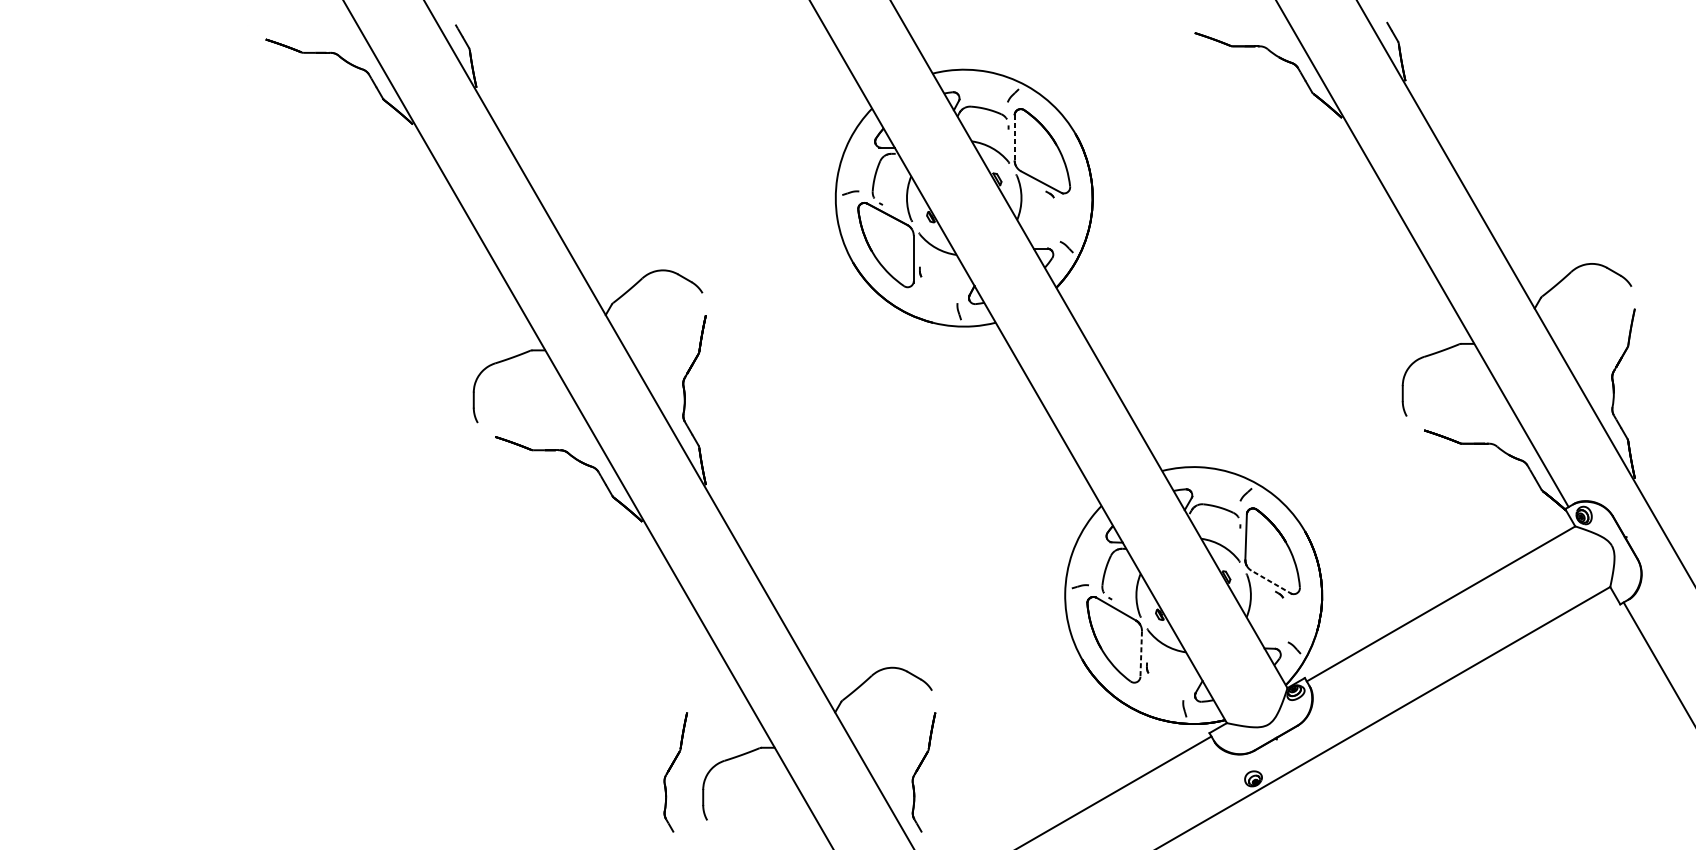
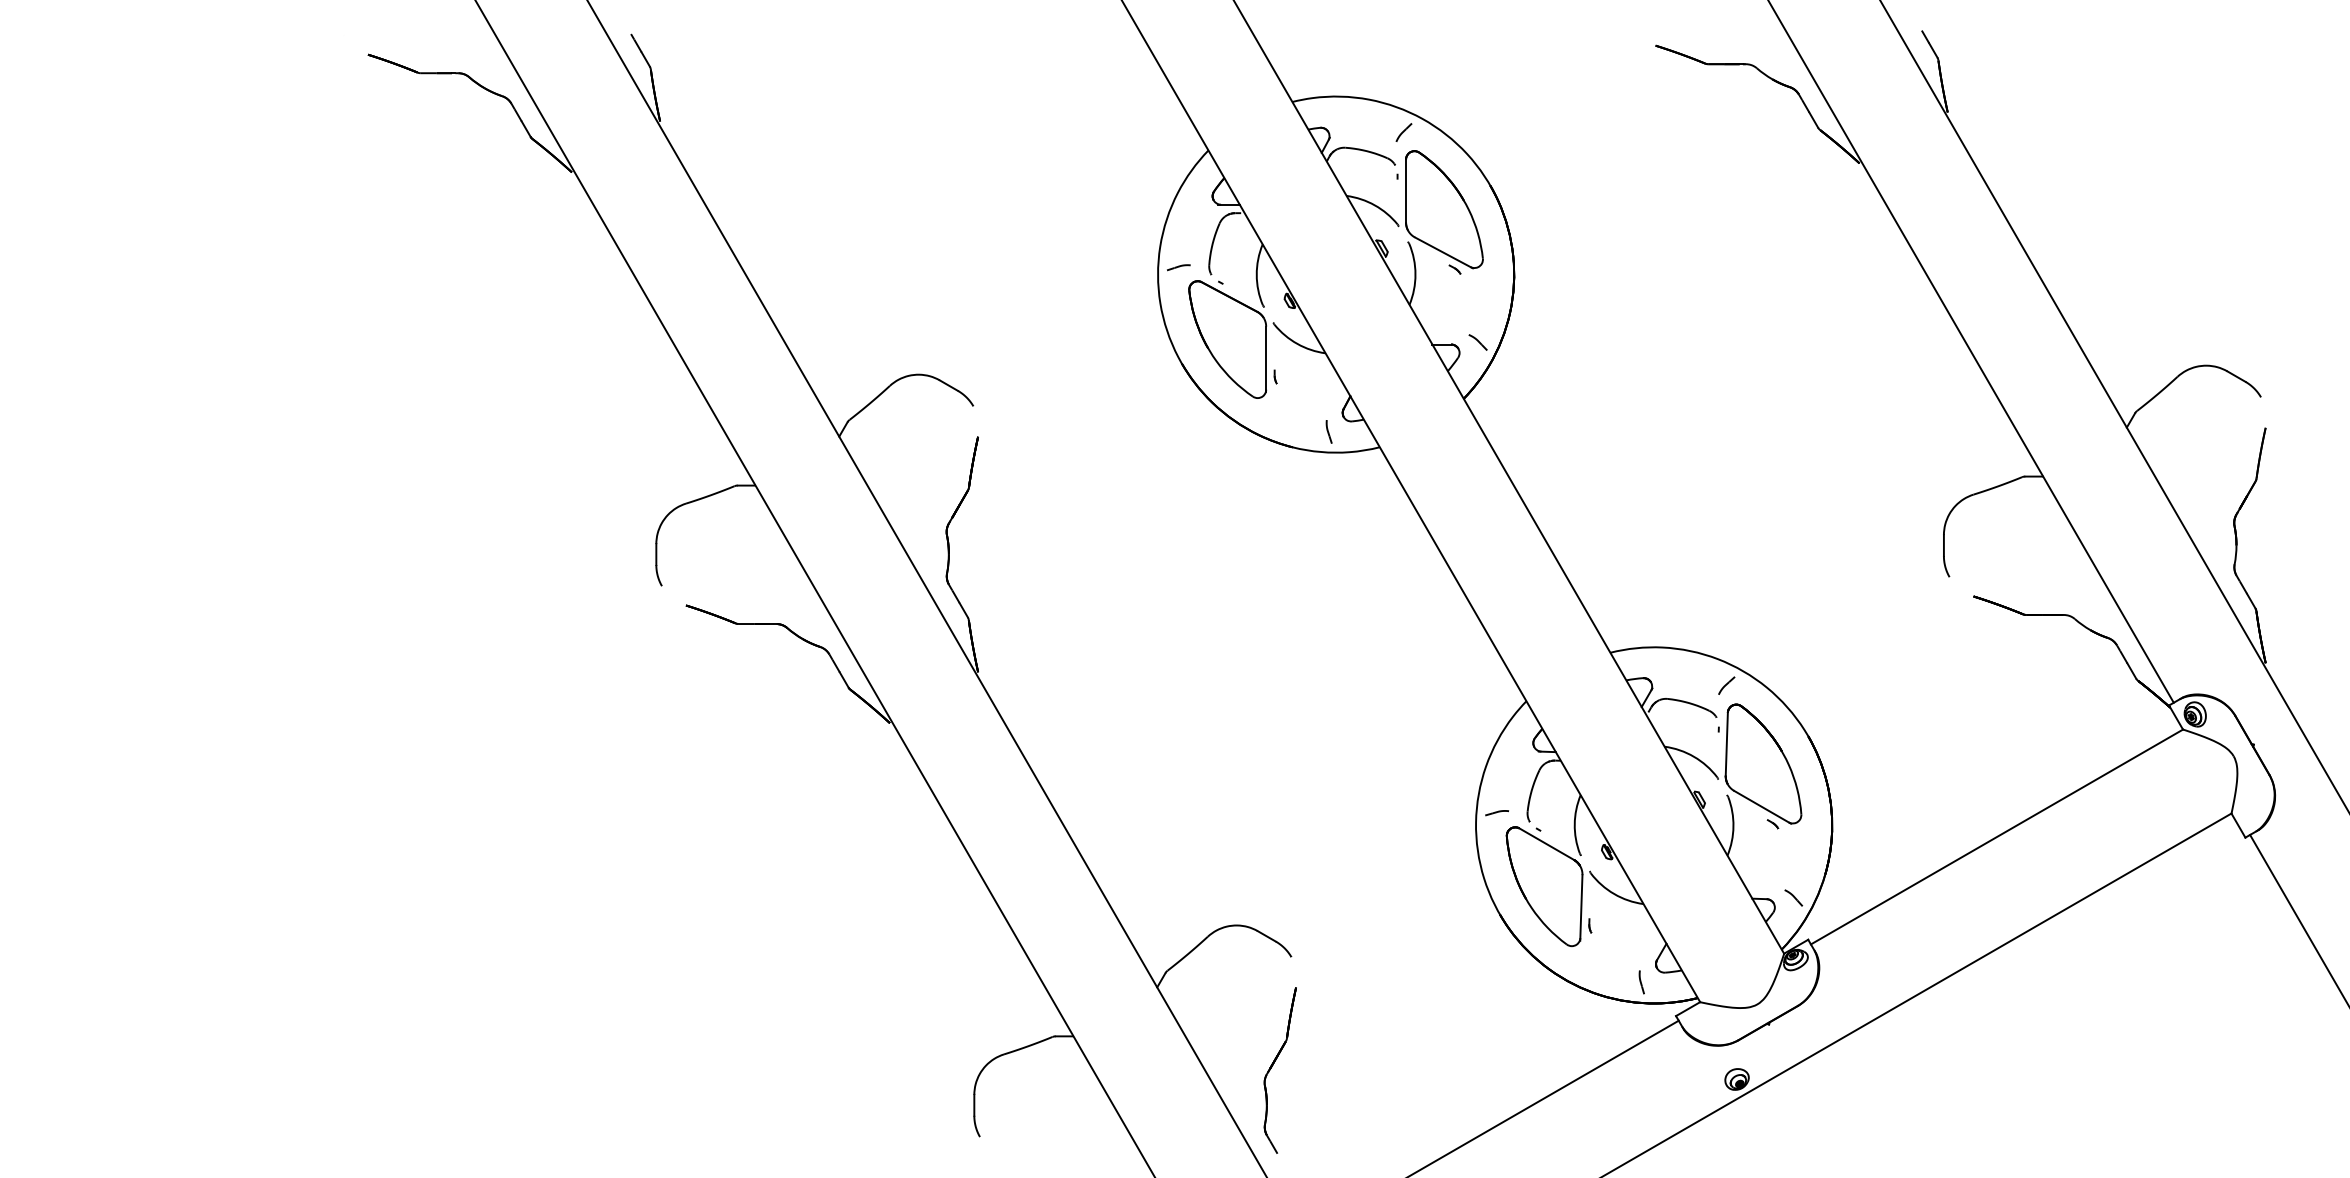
line: (1015, 138) -> (1406, 191), dashed -> solid
line: (1271, 582) -> (1762, 807), dashed -> solid
line: (1141, 654) -> (1581, 907), dashed -> solid
part: (670, 770) -> (928, 1067), removed

